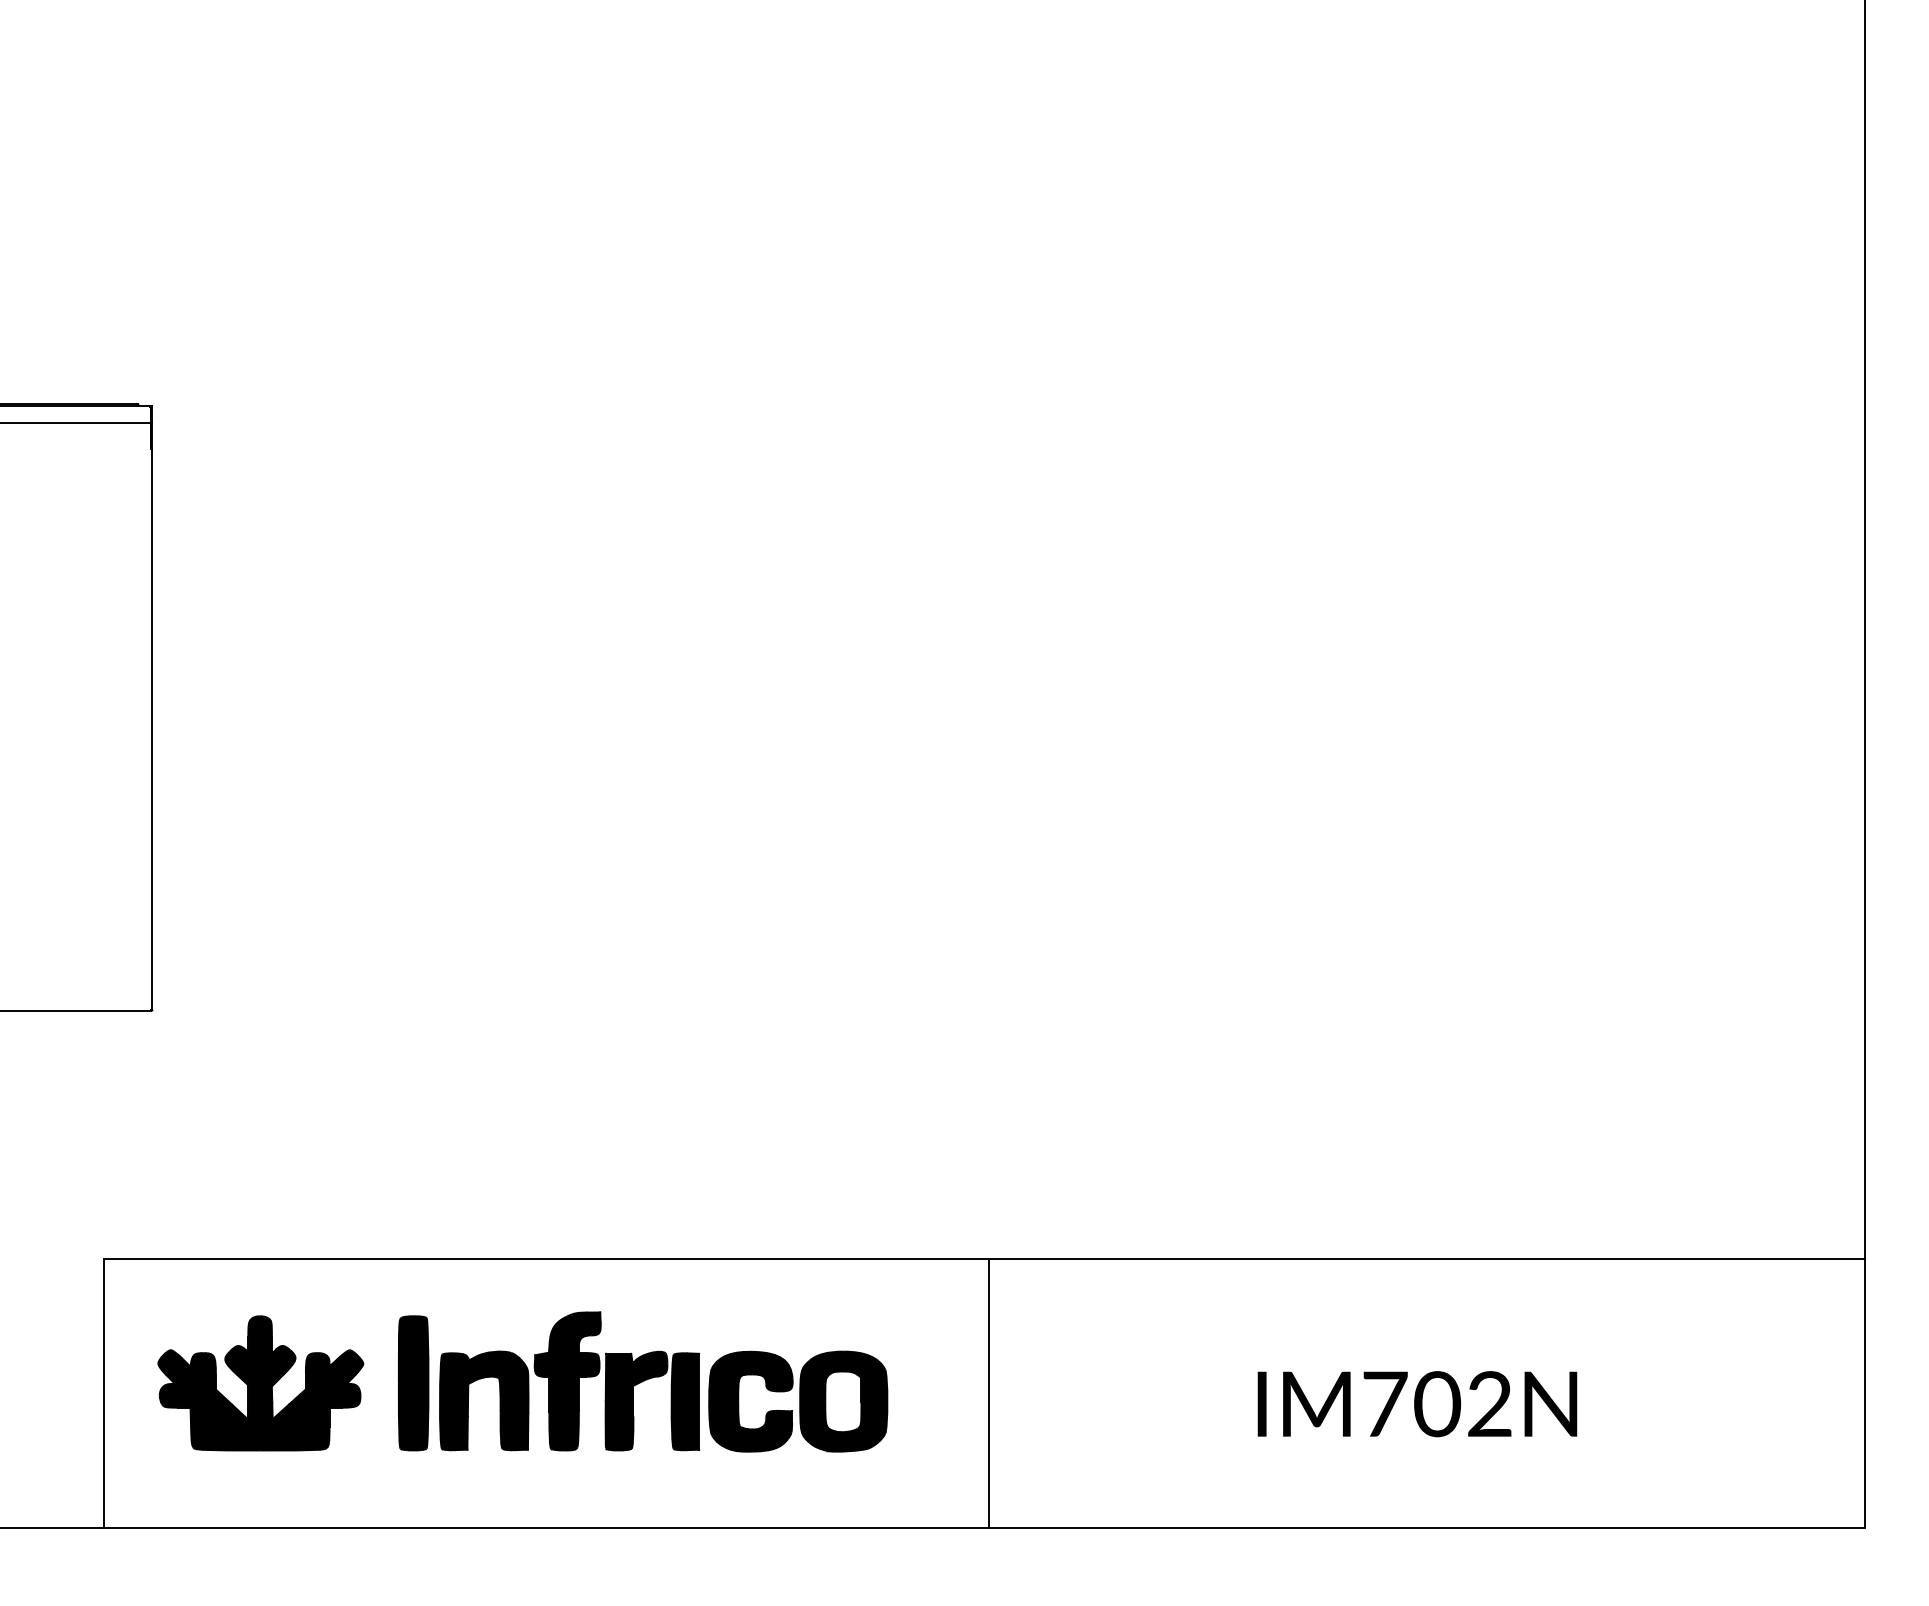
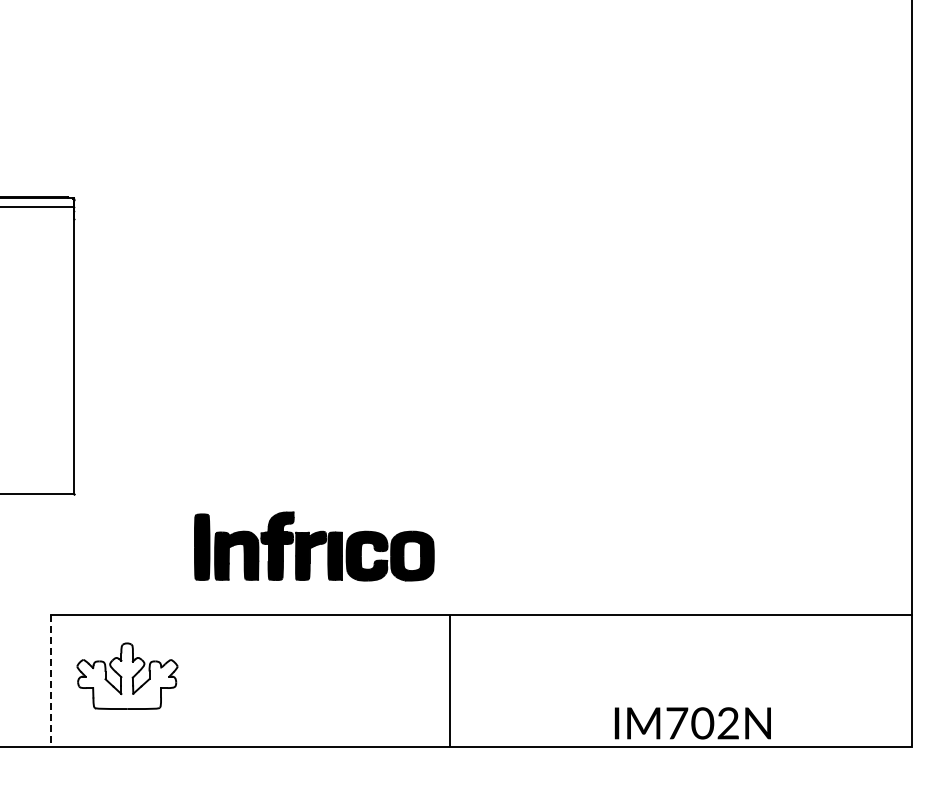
part: (643, 1381) -> (314, 546), moved
fill: (260, 1383) -> (127, 676), removed
line: (103, 1394) -> (50, 681), solid -> dashed
line: (989, 1394) -> (450, 681), moved
text: (1416, 1404) -> (692, 723), moved

